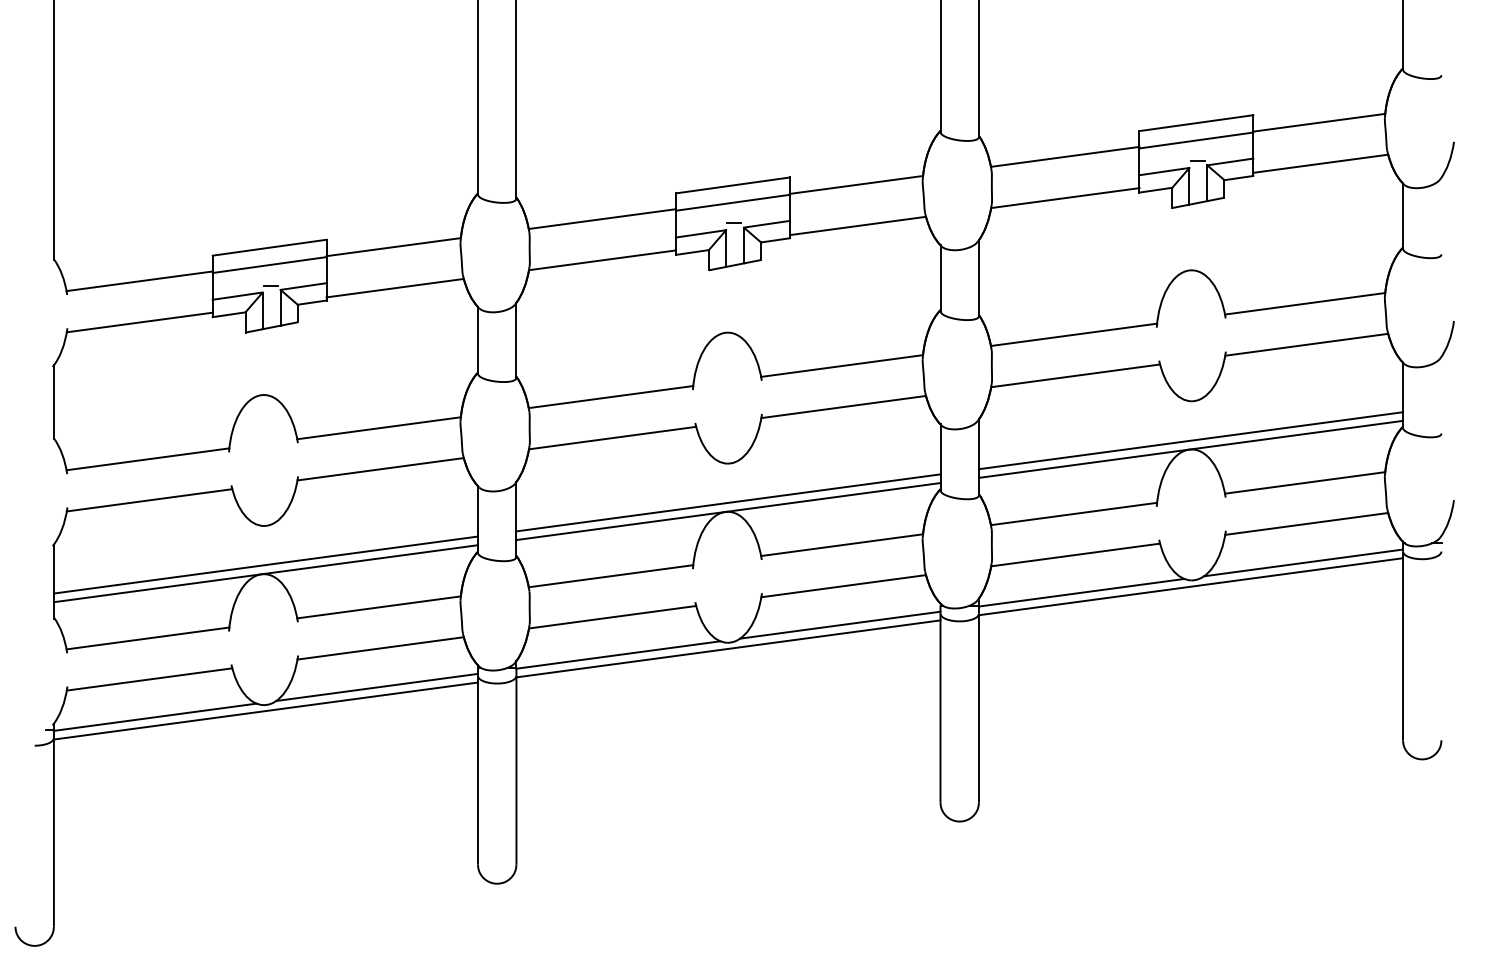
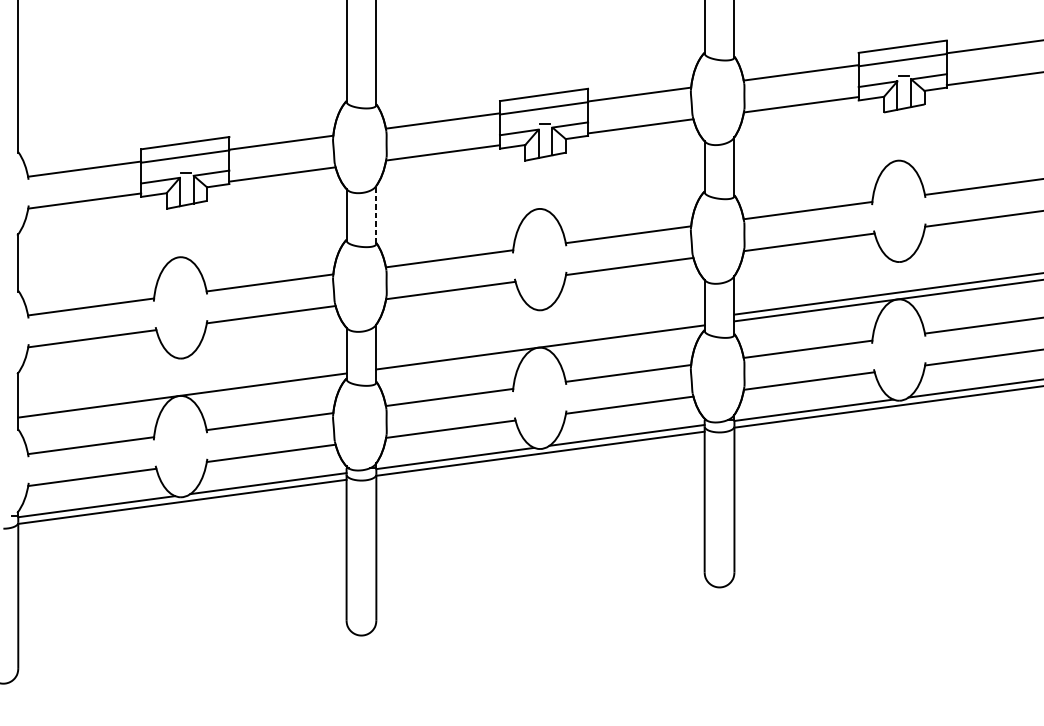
line: (516, 339) -> (376, 214), solid -> dashed
line: (728, 502) -> (540, 340), removed
line: (265, 564) -> (182, 388), removed

